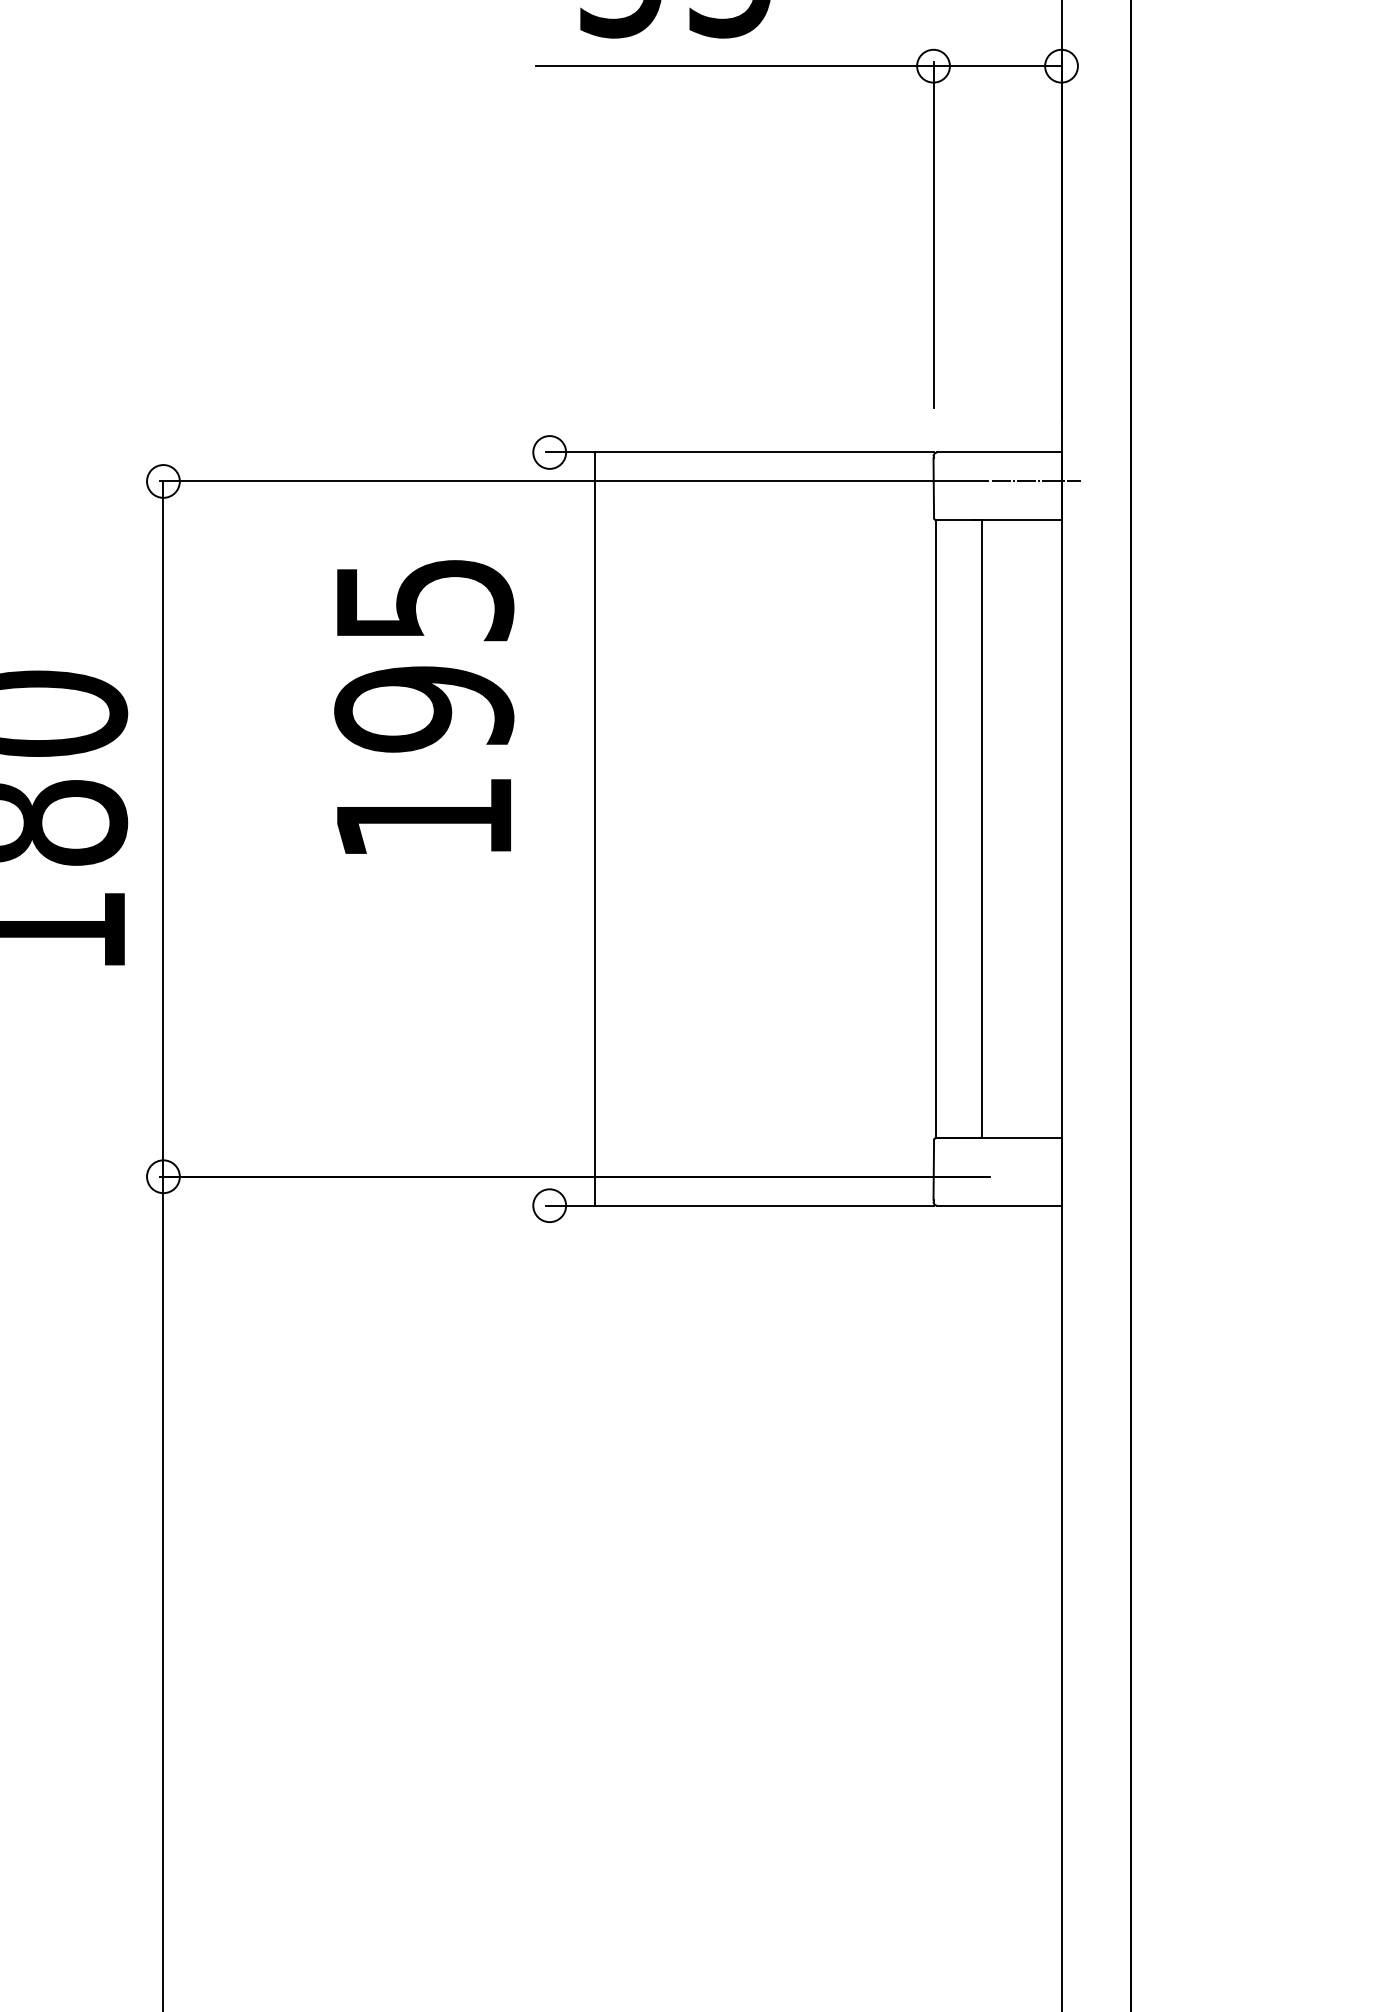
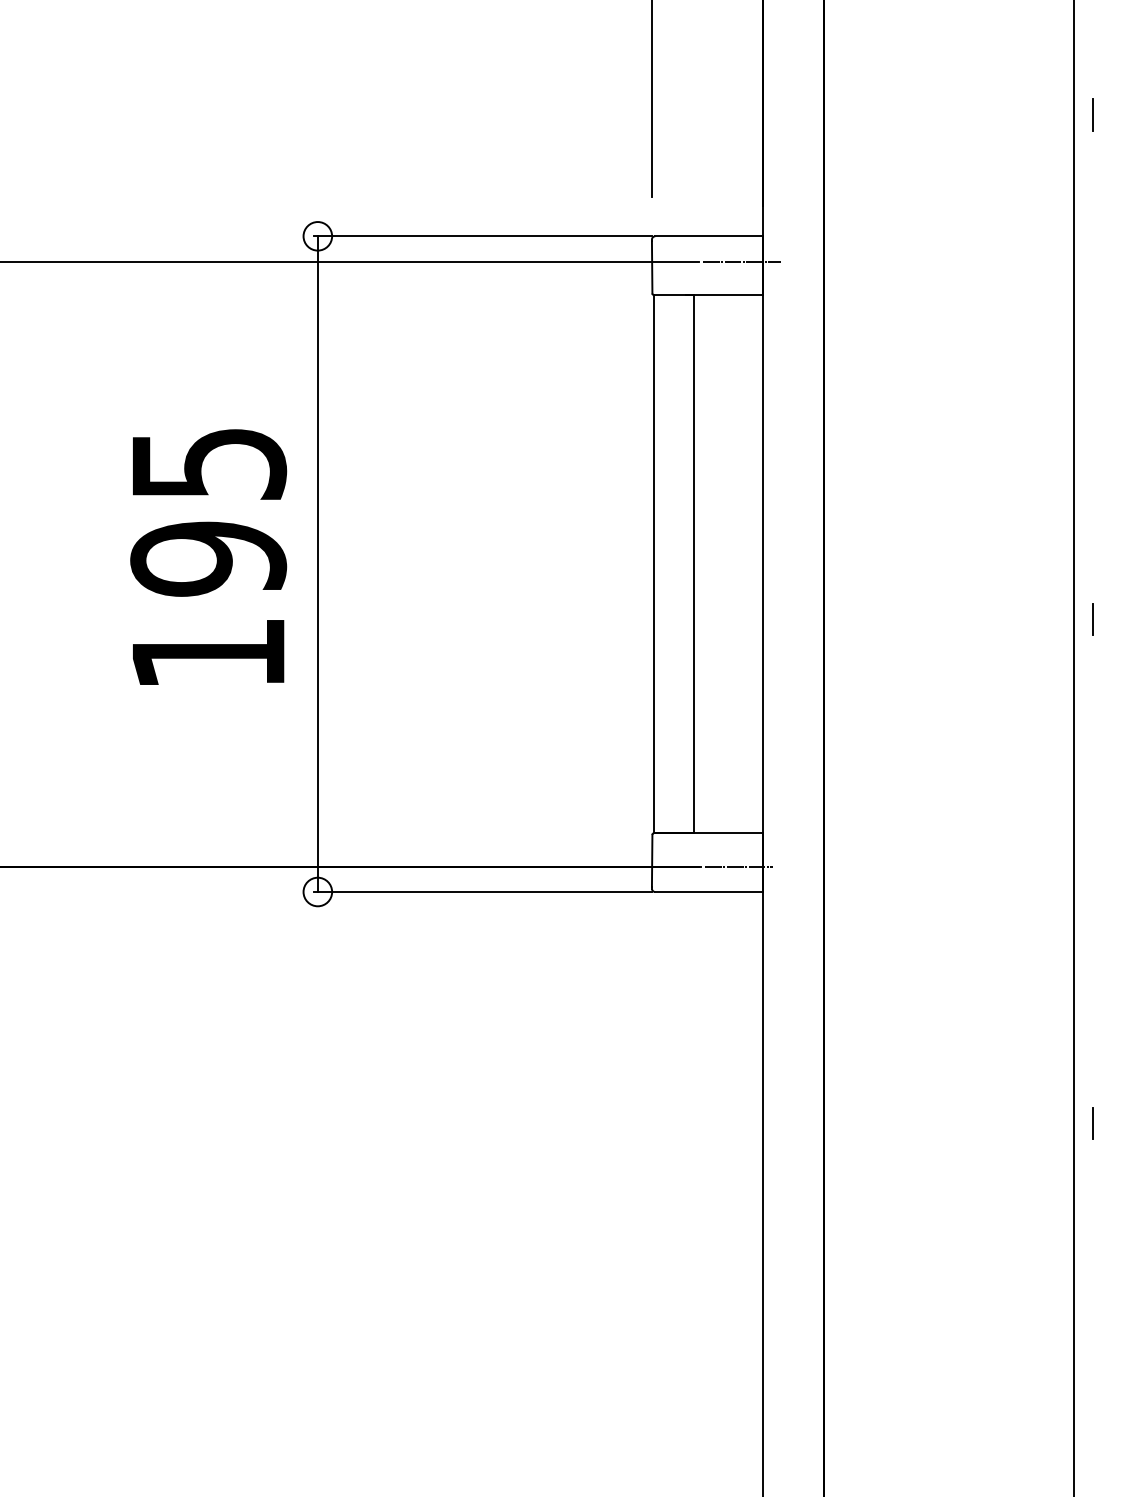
text: (424, 706) -> (208, 556), moved
line: (594, 828) -> (317, 563), moved
line: (1033, 1176) -> (738, 866), added

